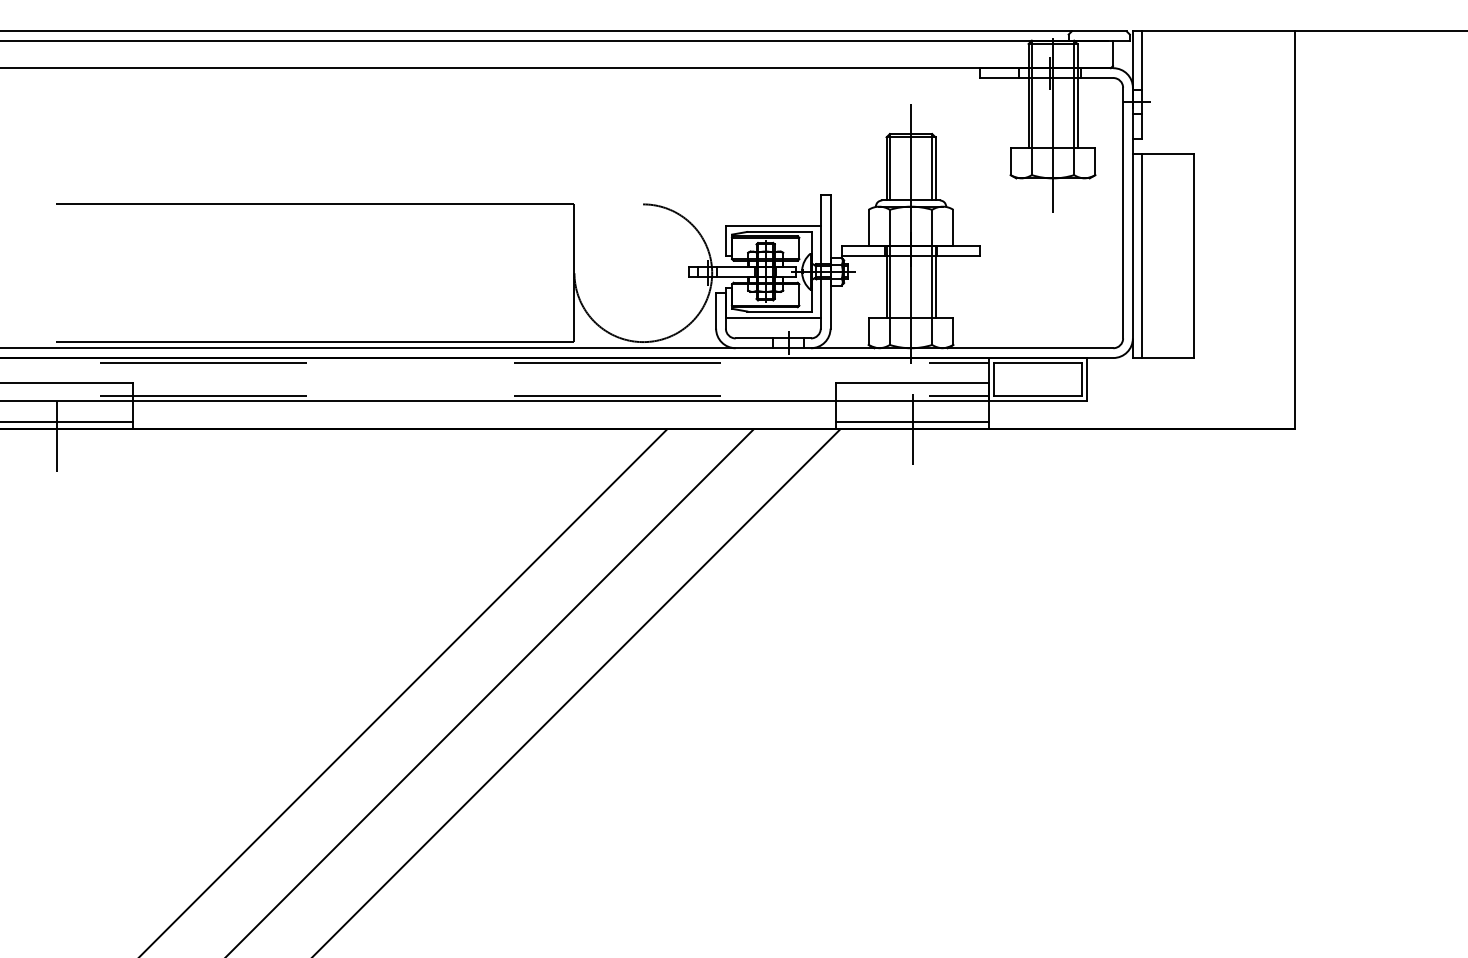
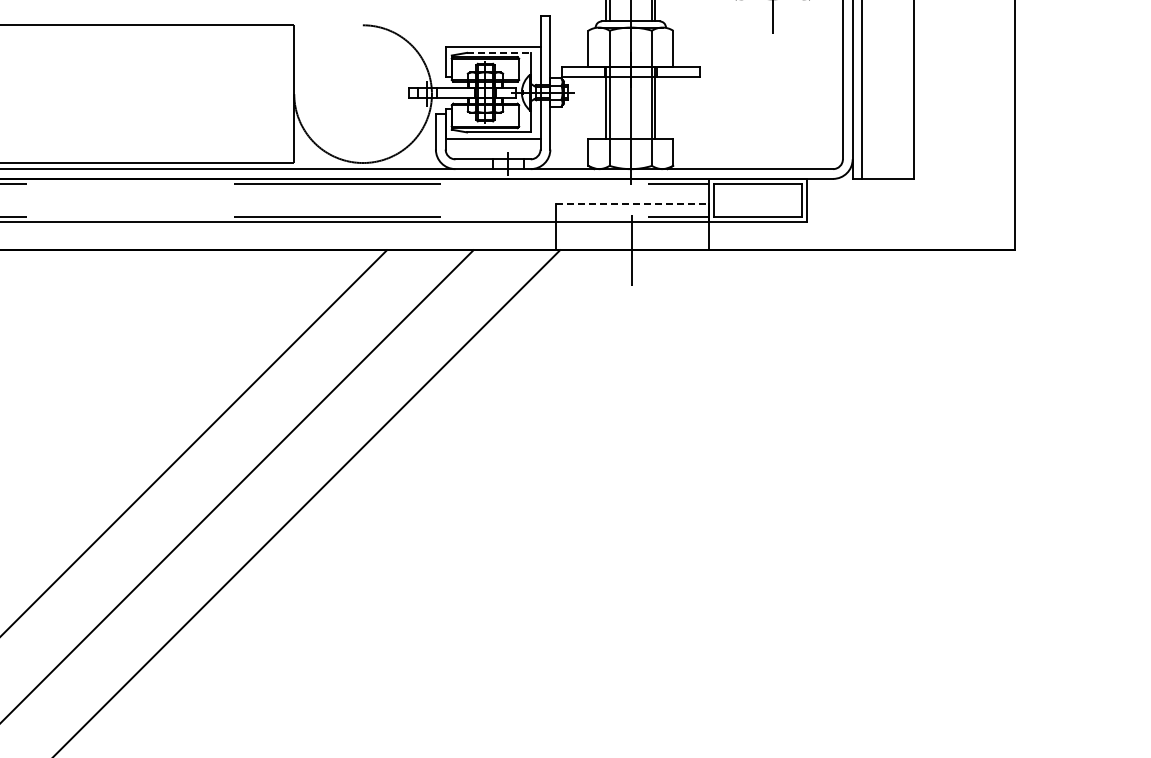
line: (779, 231) -> (499, 52), solid -> dashed
line: (912, 383) -> (632, 204), solid -> dashed
line: (912, 422) -> (632, 243), removed

